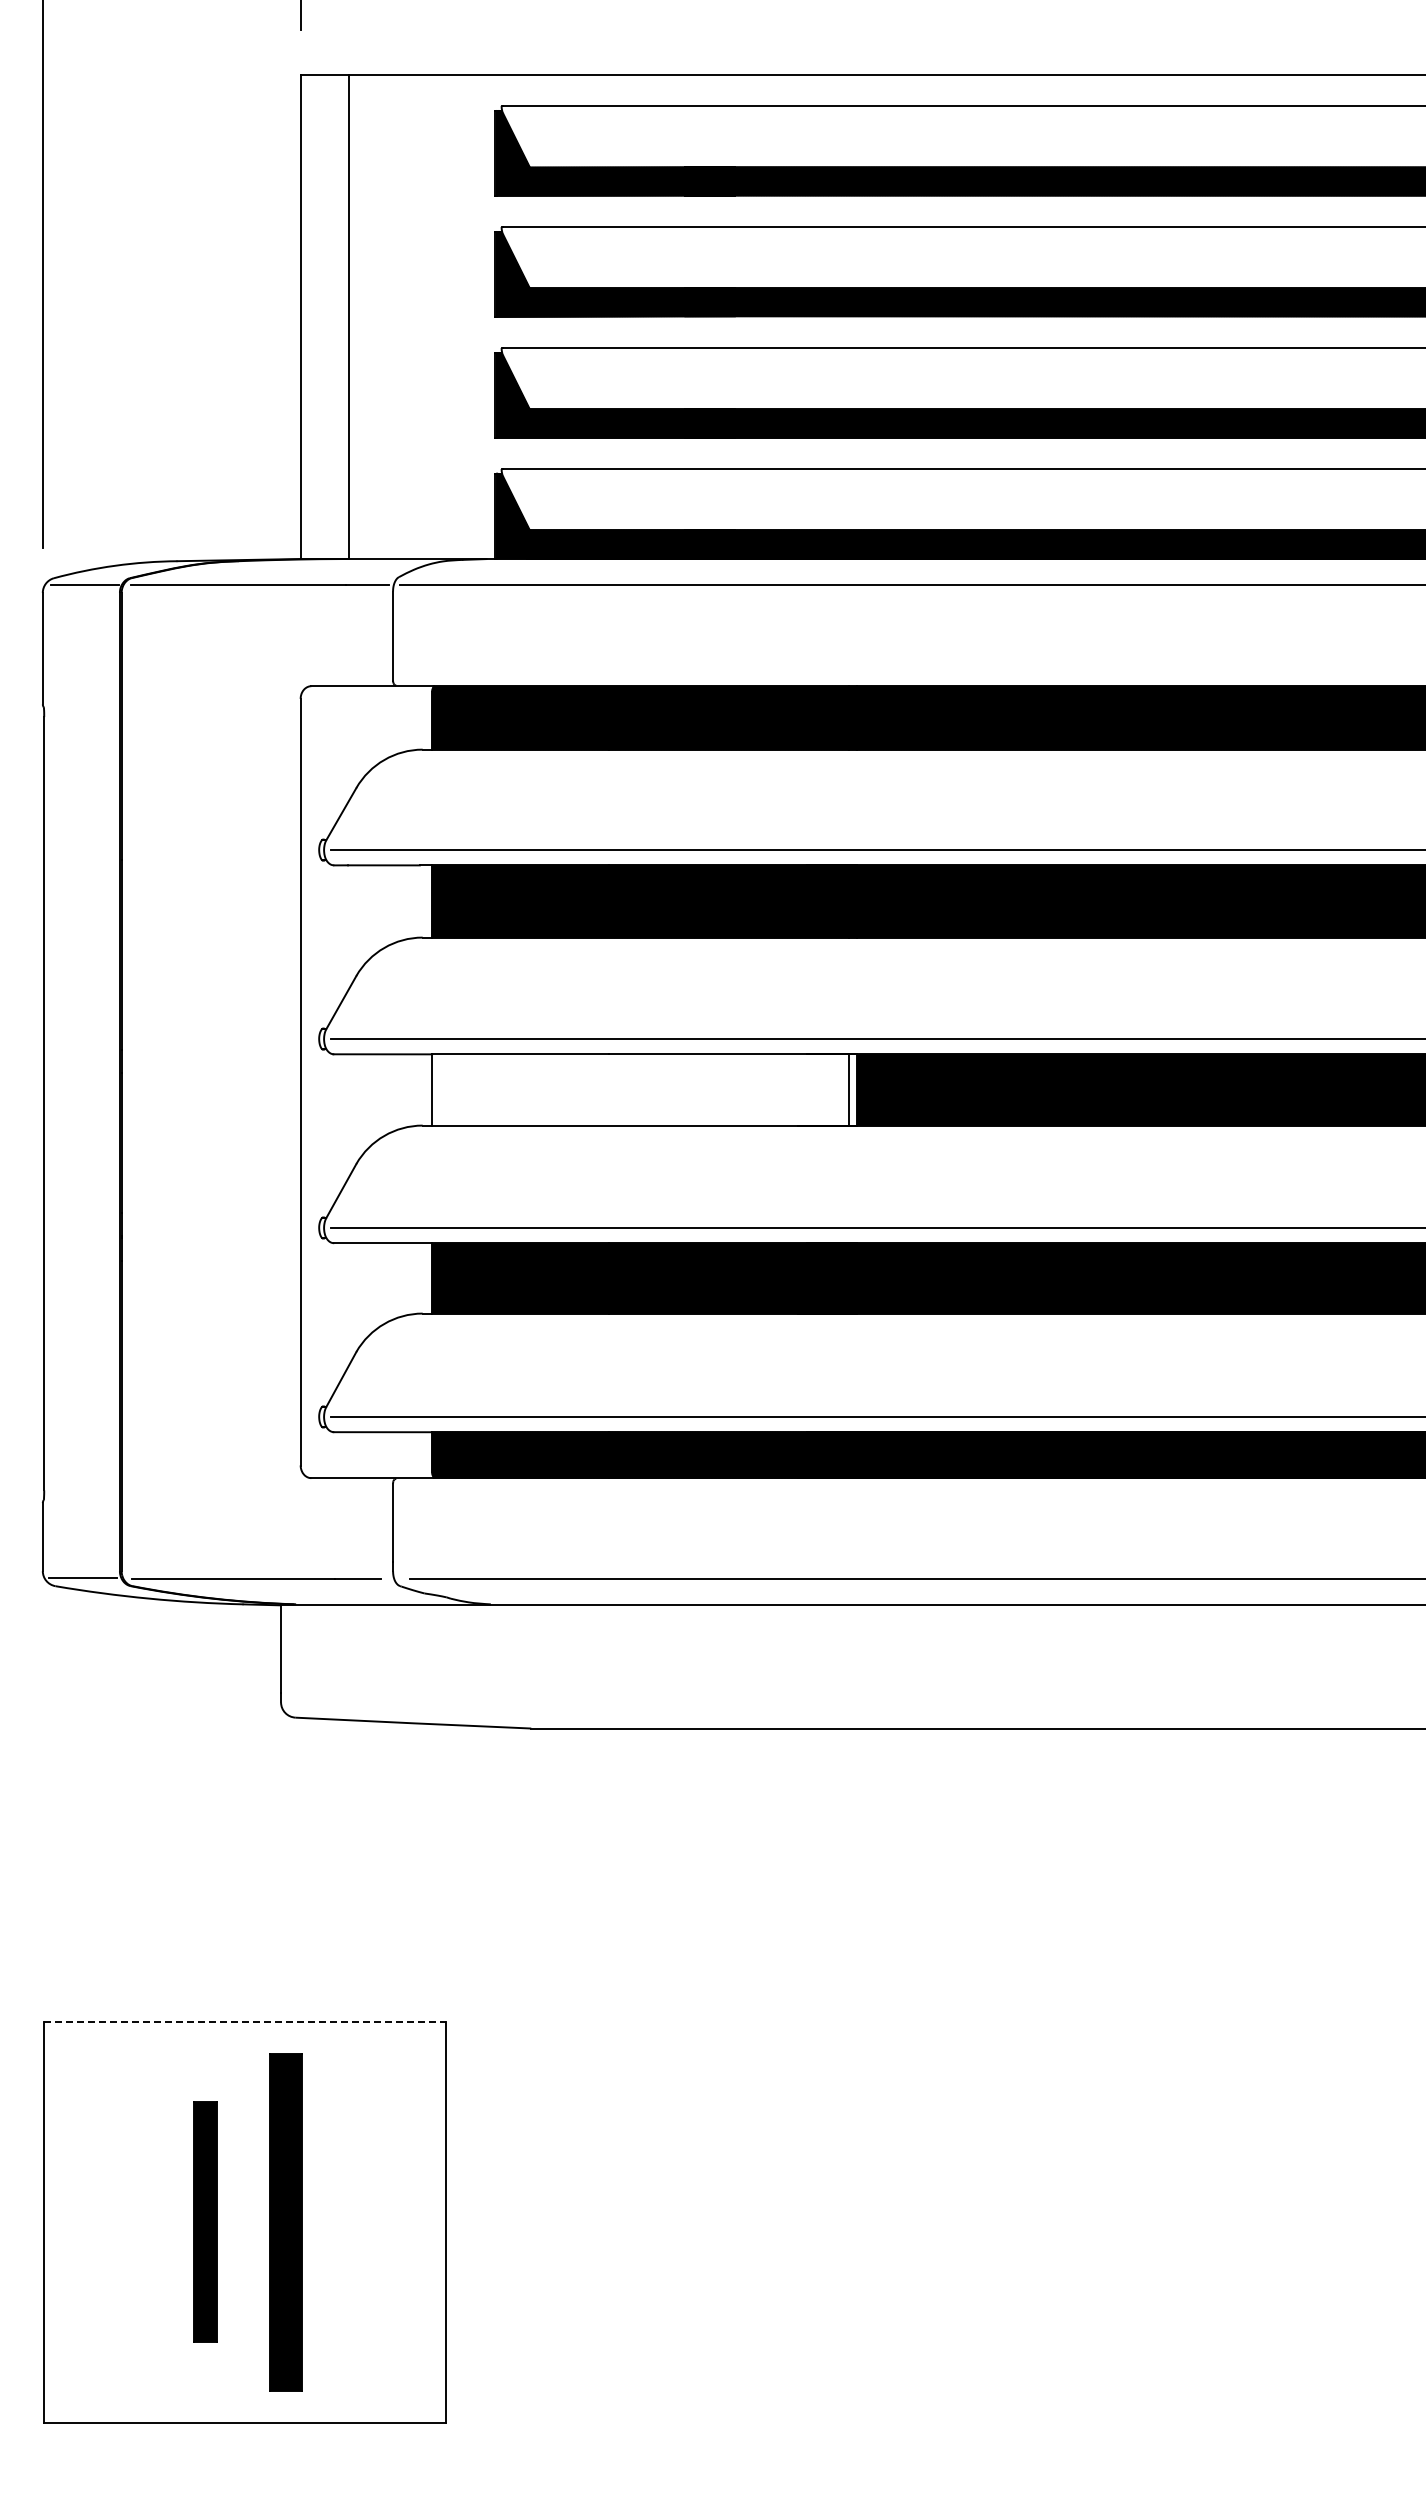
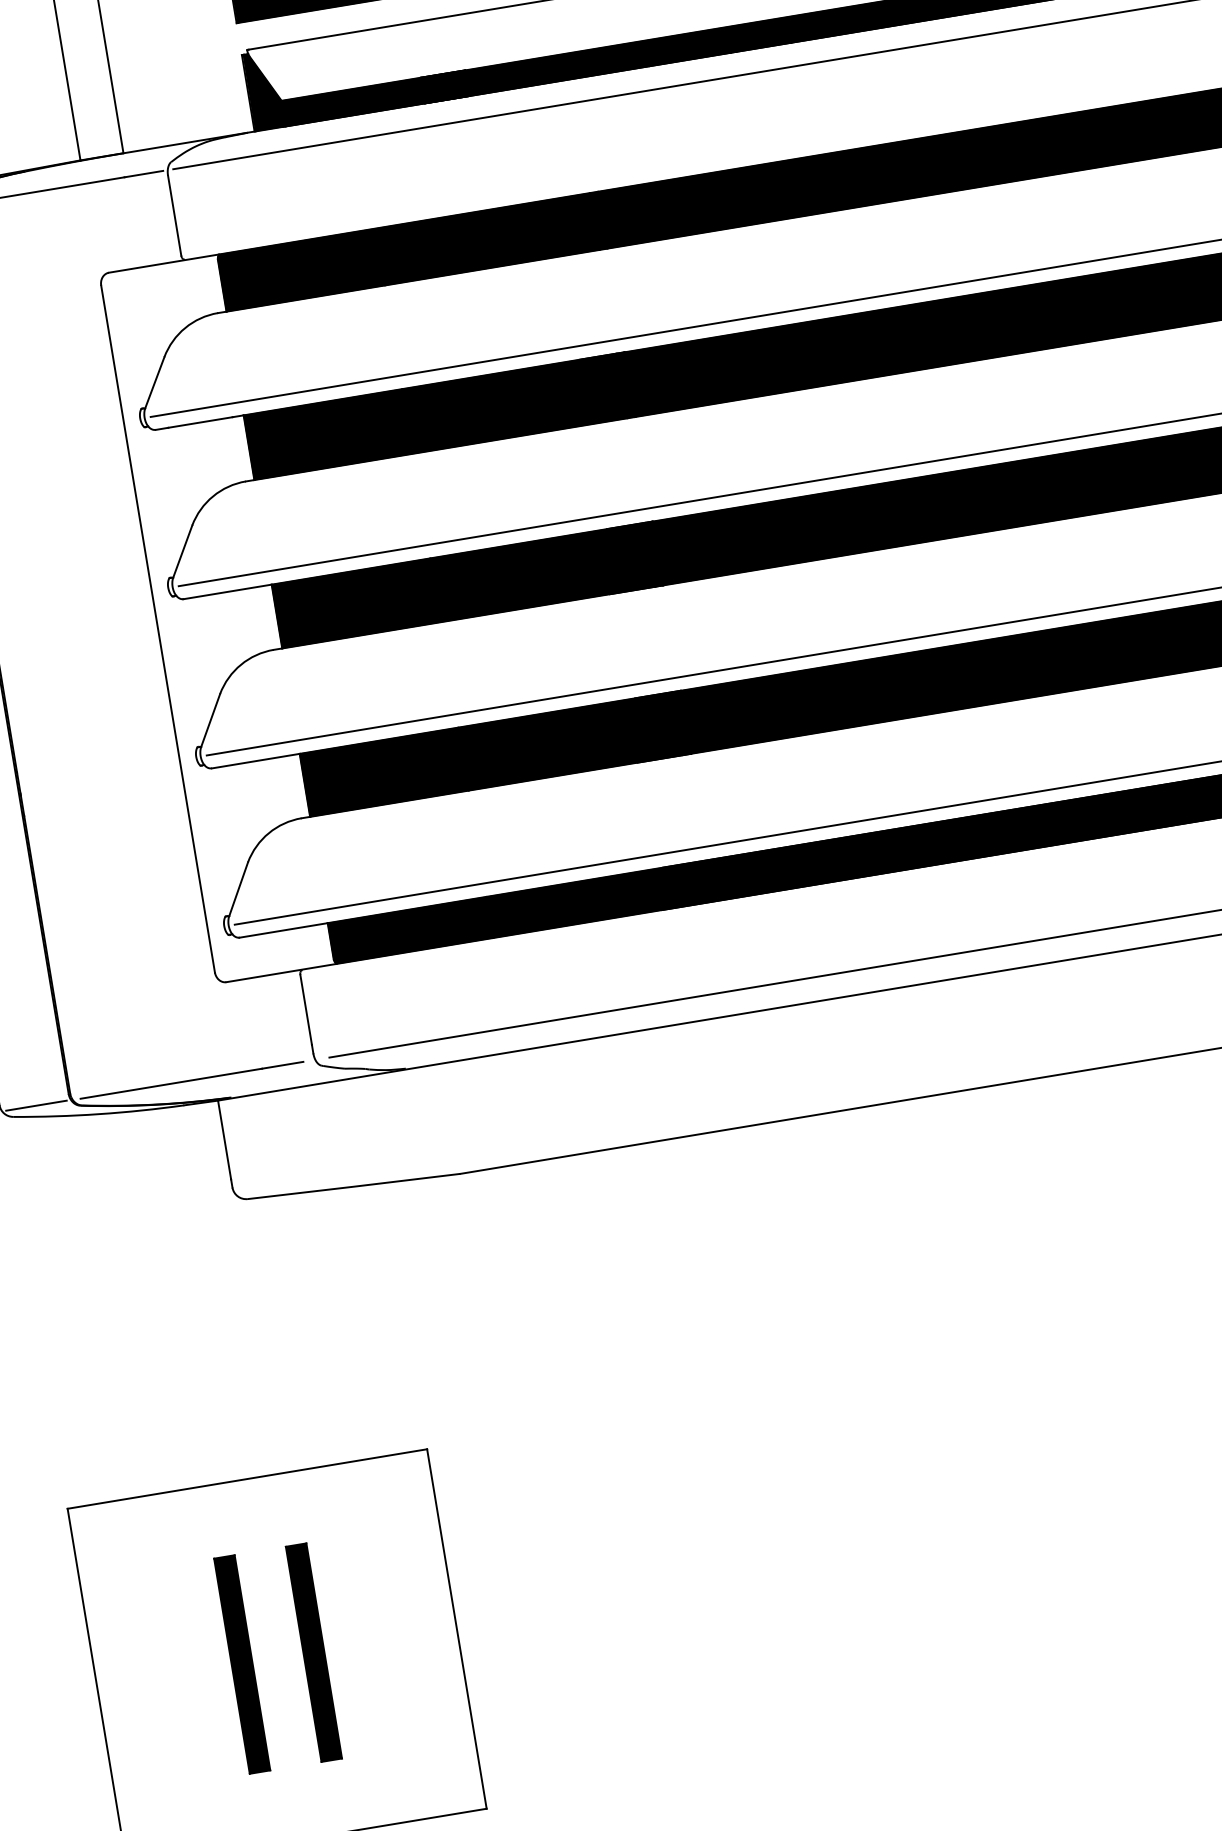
hatch: (644, 1089) -> (467, 584), added
line: (244, 2021) -> (247, 1478), dashed -> solid
part: (285, 2221) -> (313, 1651), size x0.71

